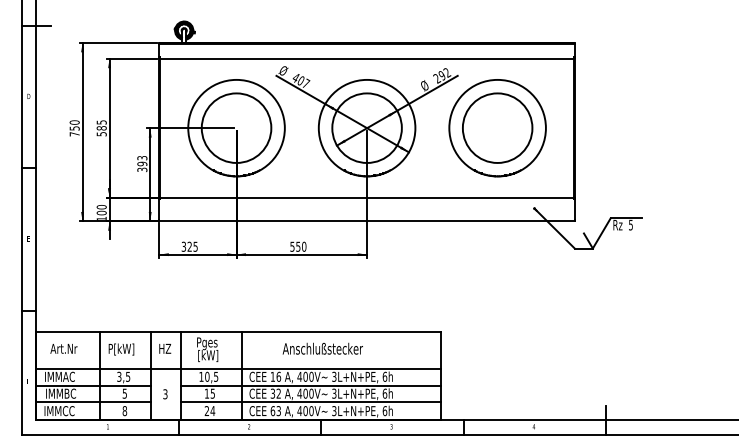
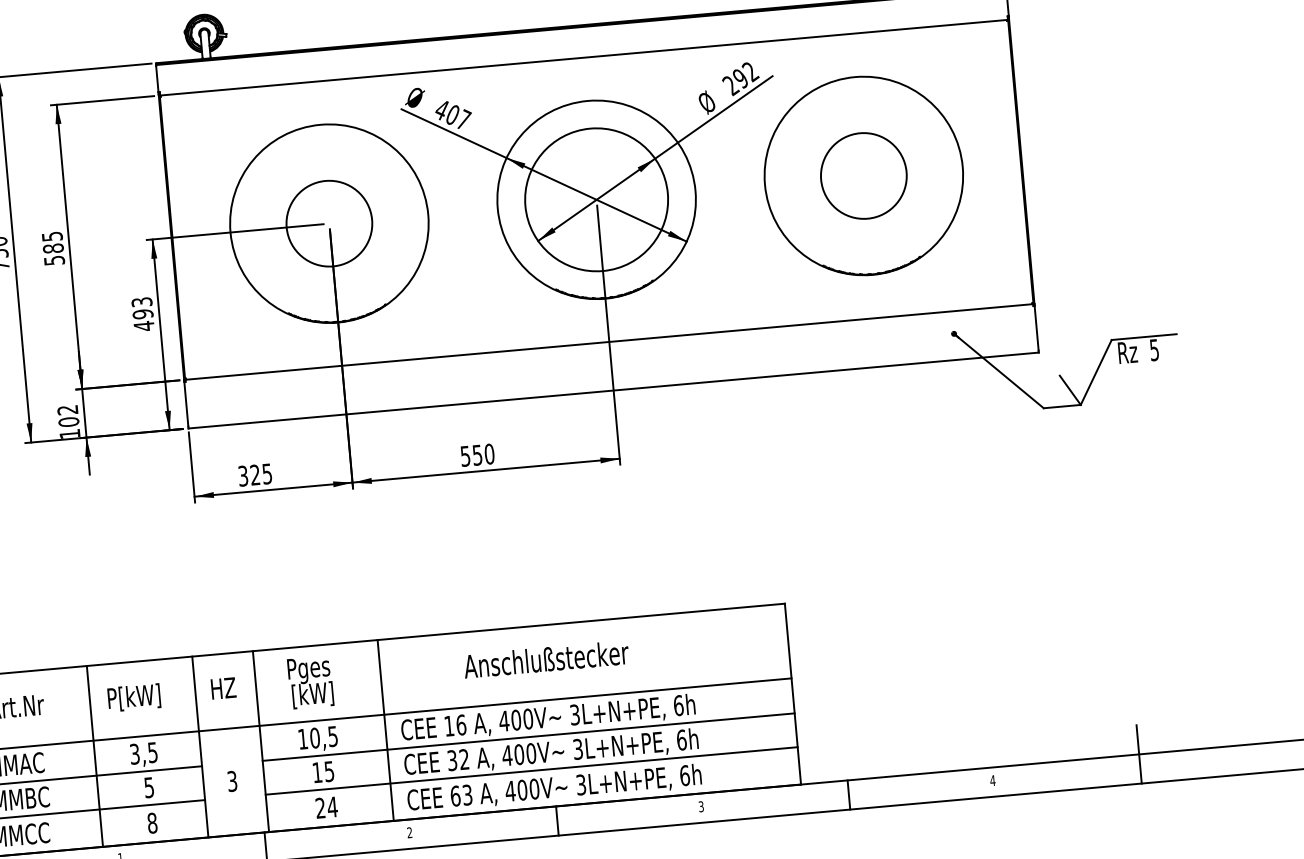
circle: (236, 127) -> (329, 222), size x0.6
circle: (497, 127) -> (863, 174), size x0.6
text: (142, 169) -> (144, 325), 393 -> 493
text: (101, 207) -> (67, 410), 100 -> 102

